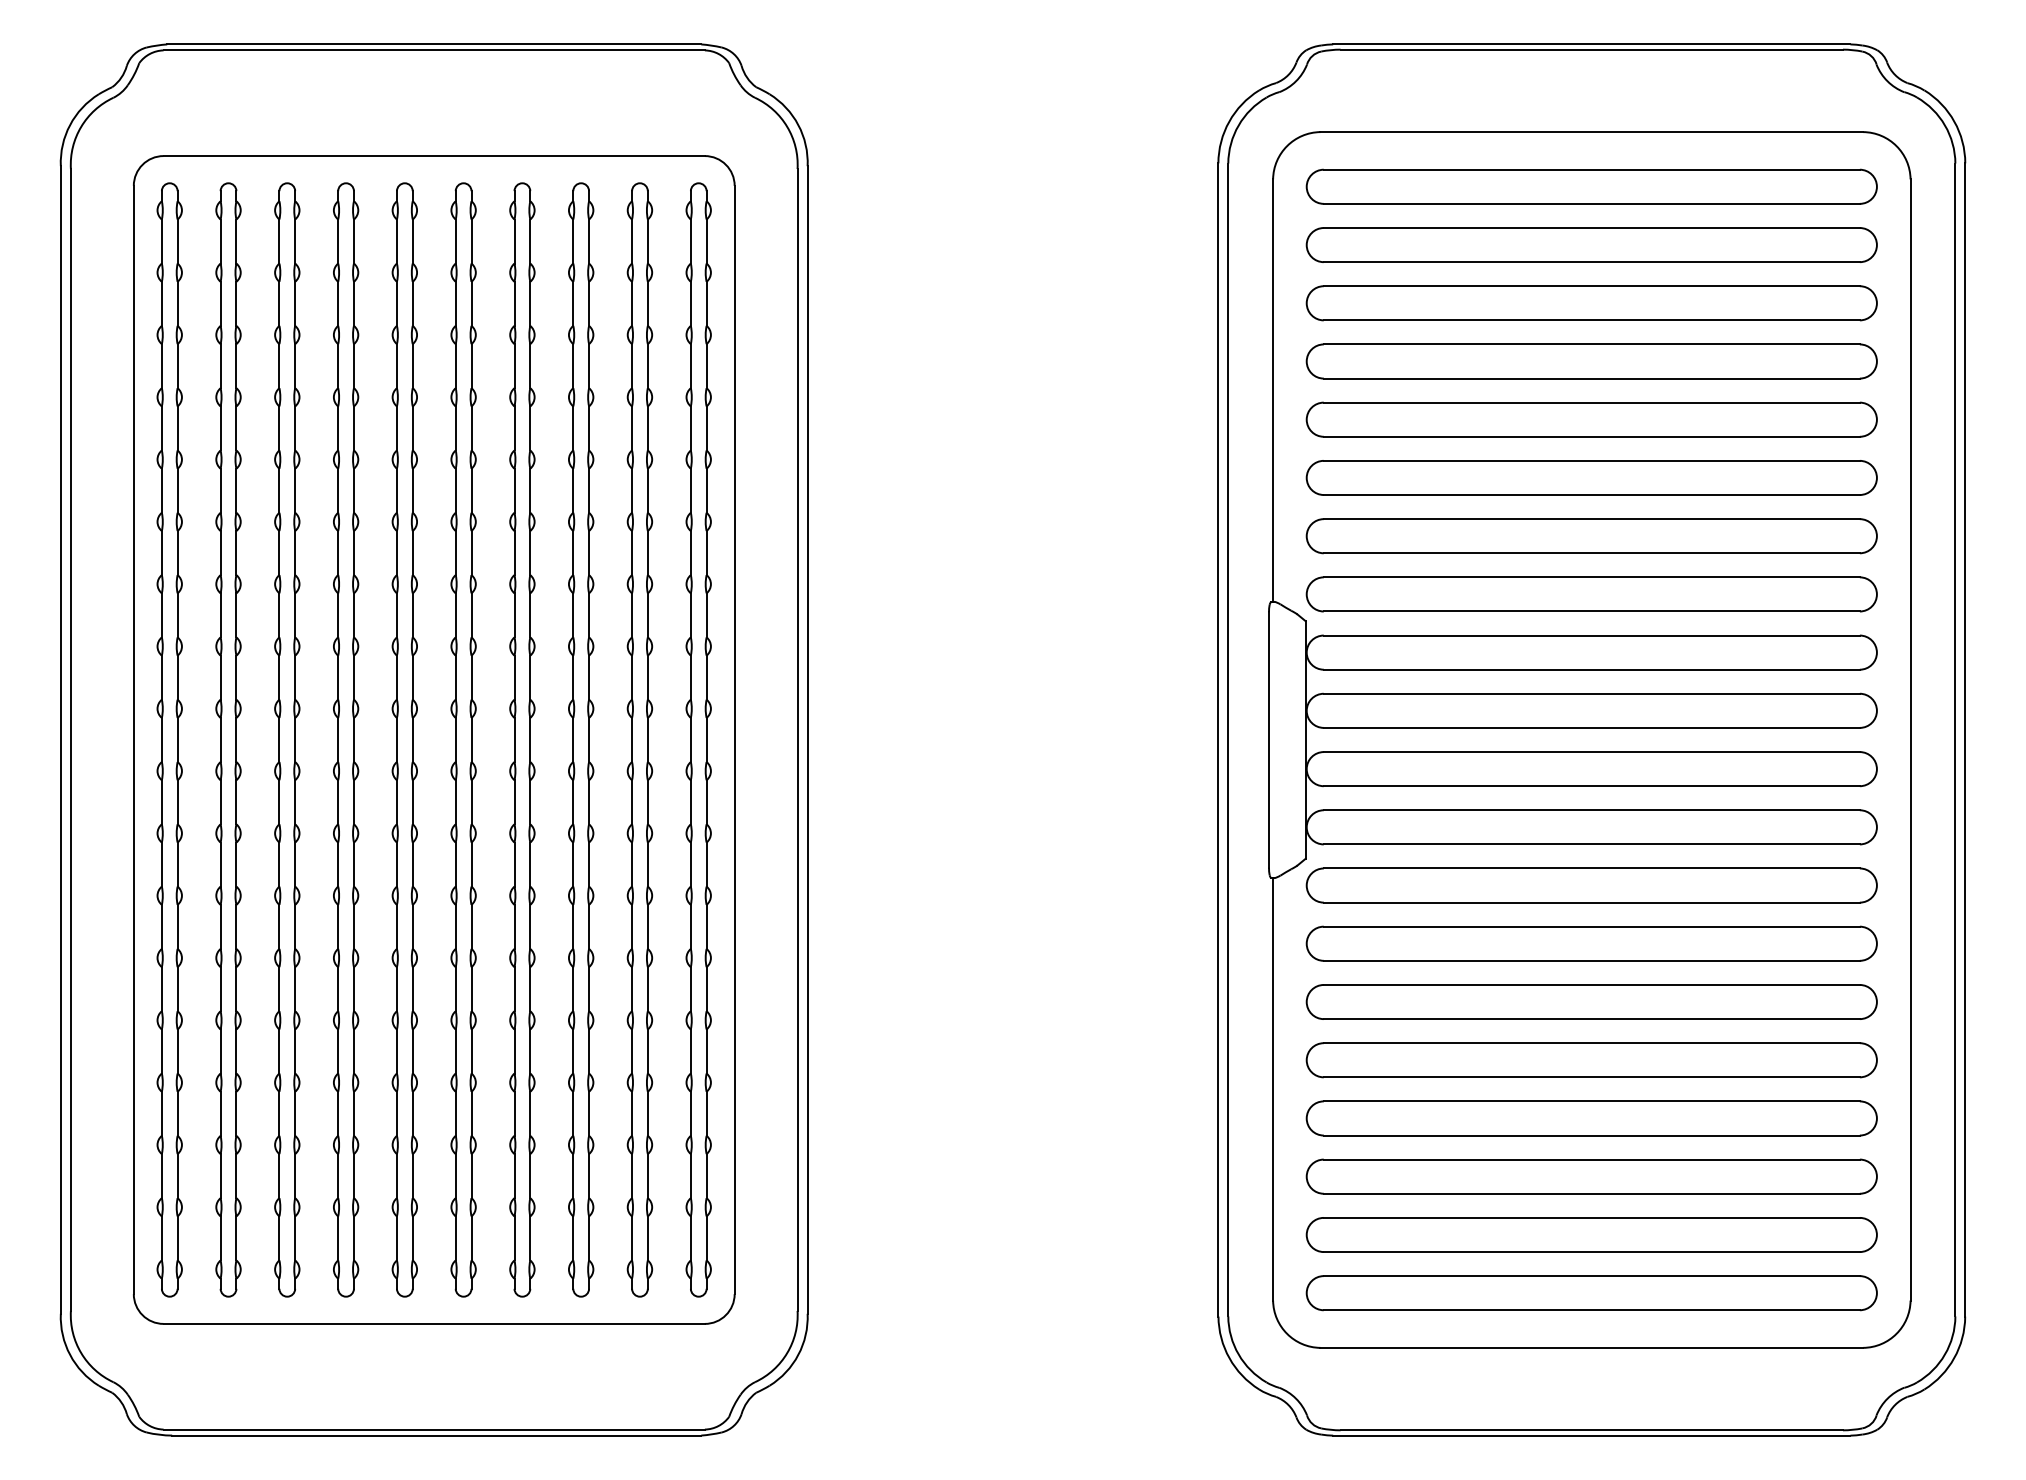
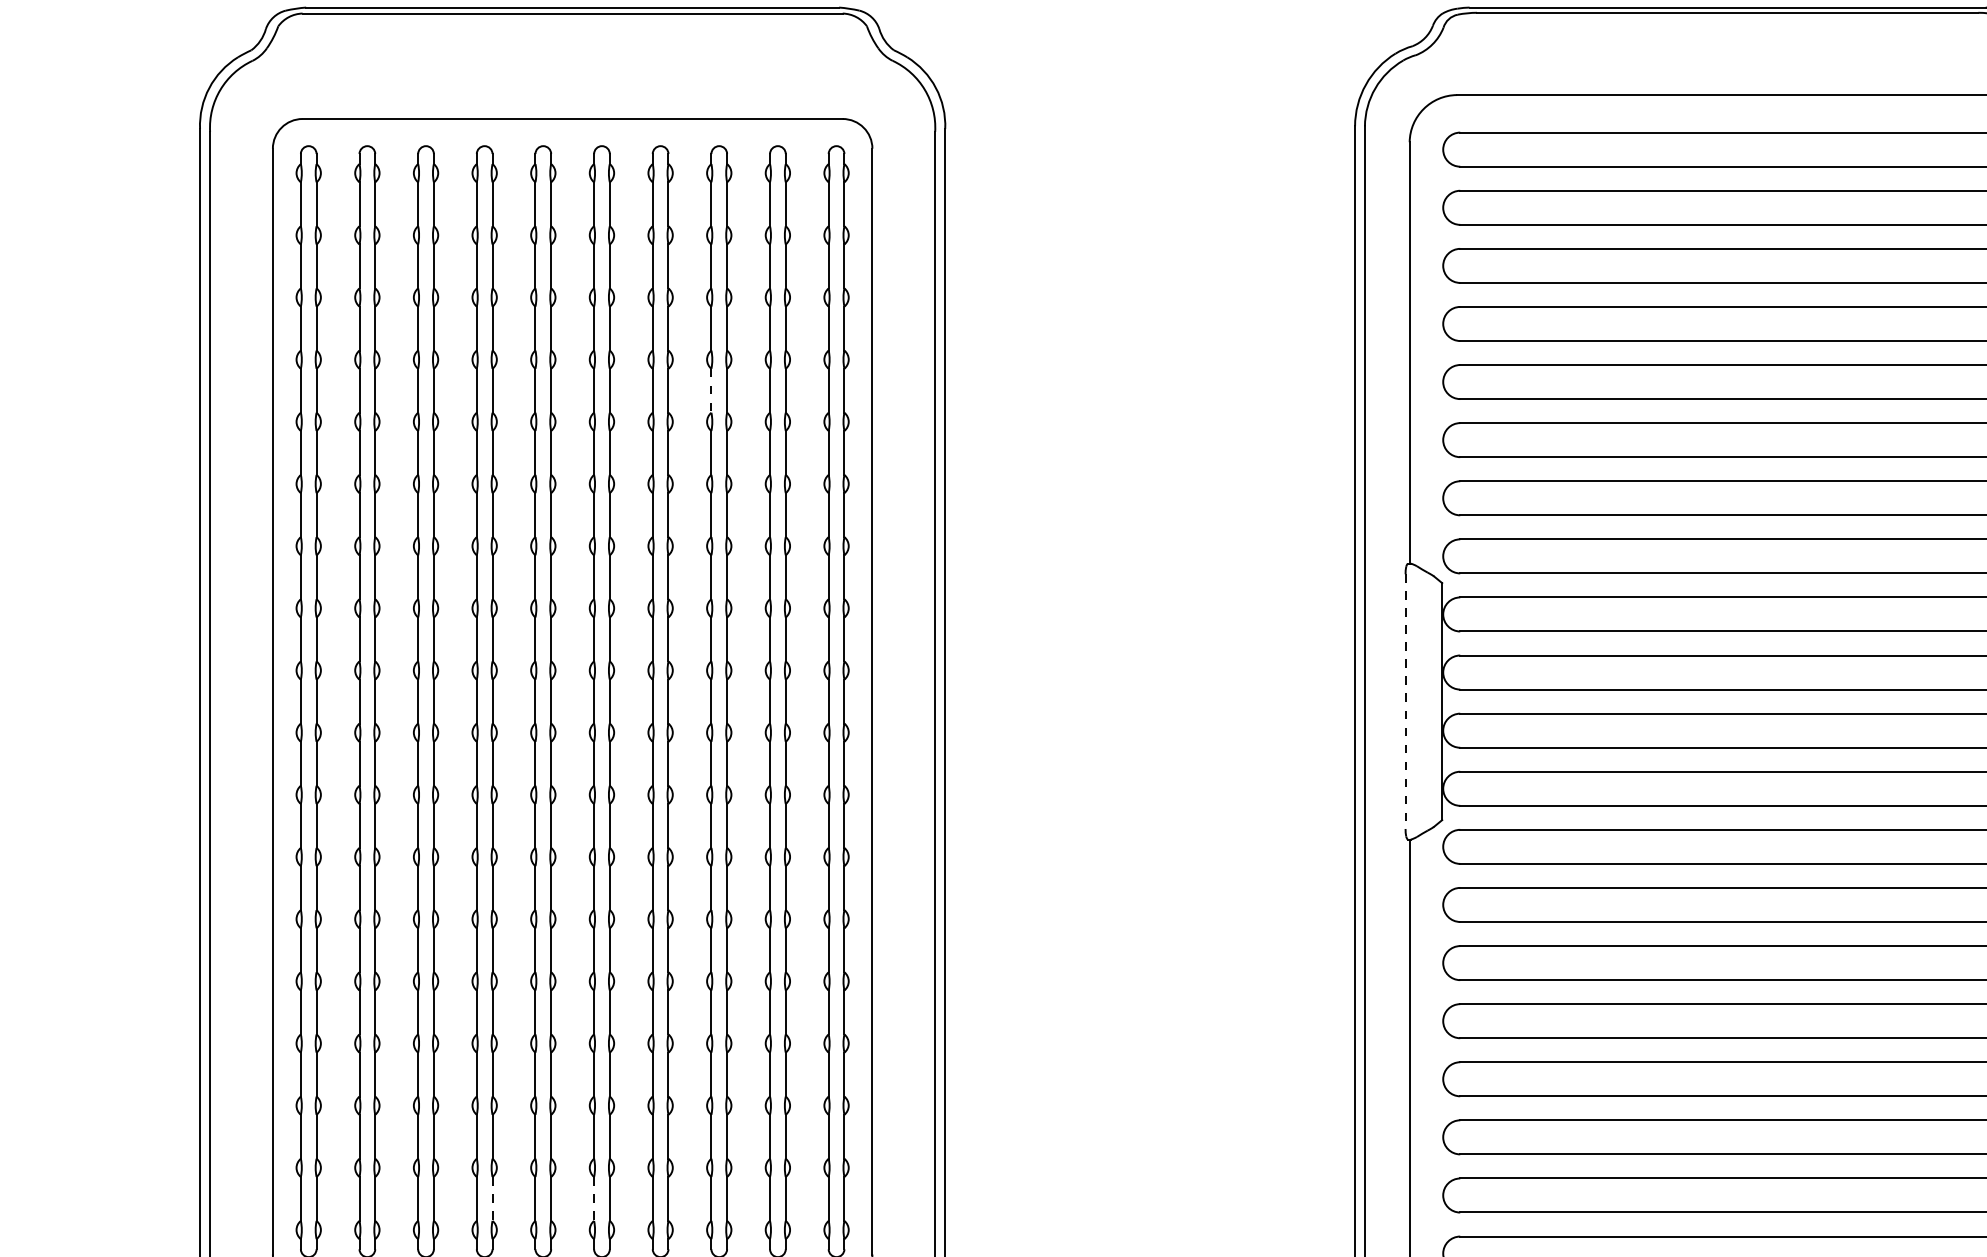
line: (573, 428) -> (711, 390), solid -> dashed
line: (1269, 739) -> (1406, 701), solid -> dashed
line: (353, 1238) -> (492, 1199), solid -> dashed
line: (455, 1238) -> (593, 1199), solid -> dashed

